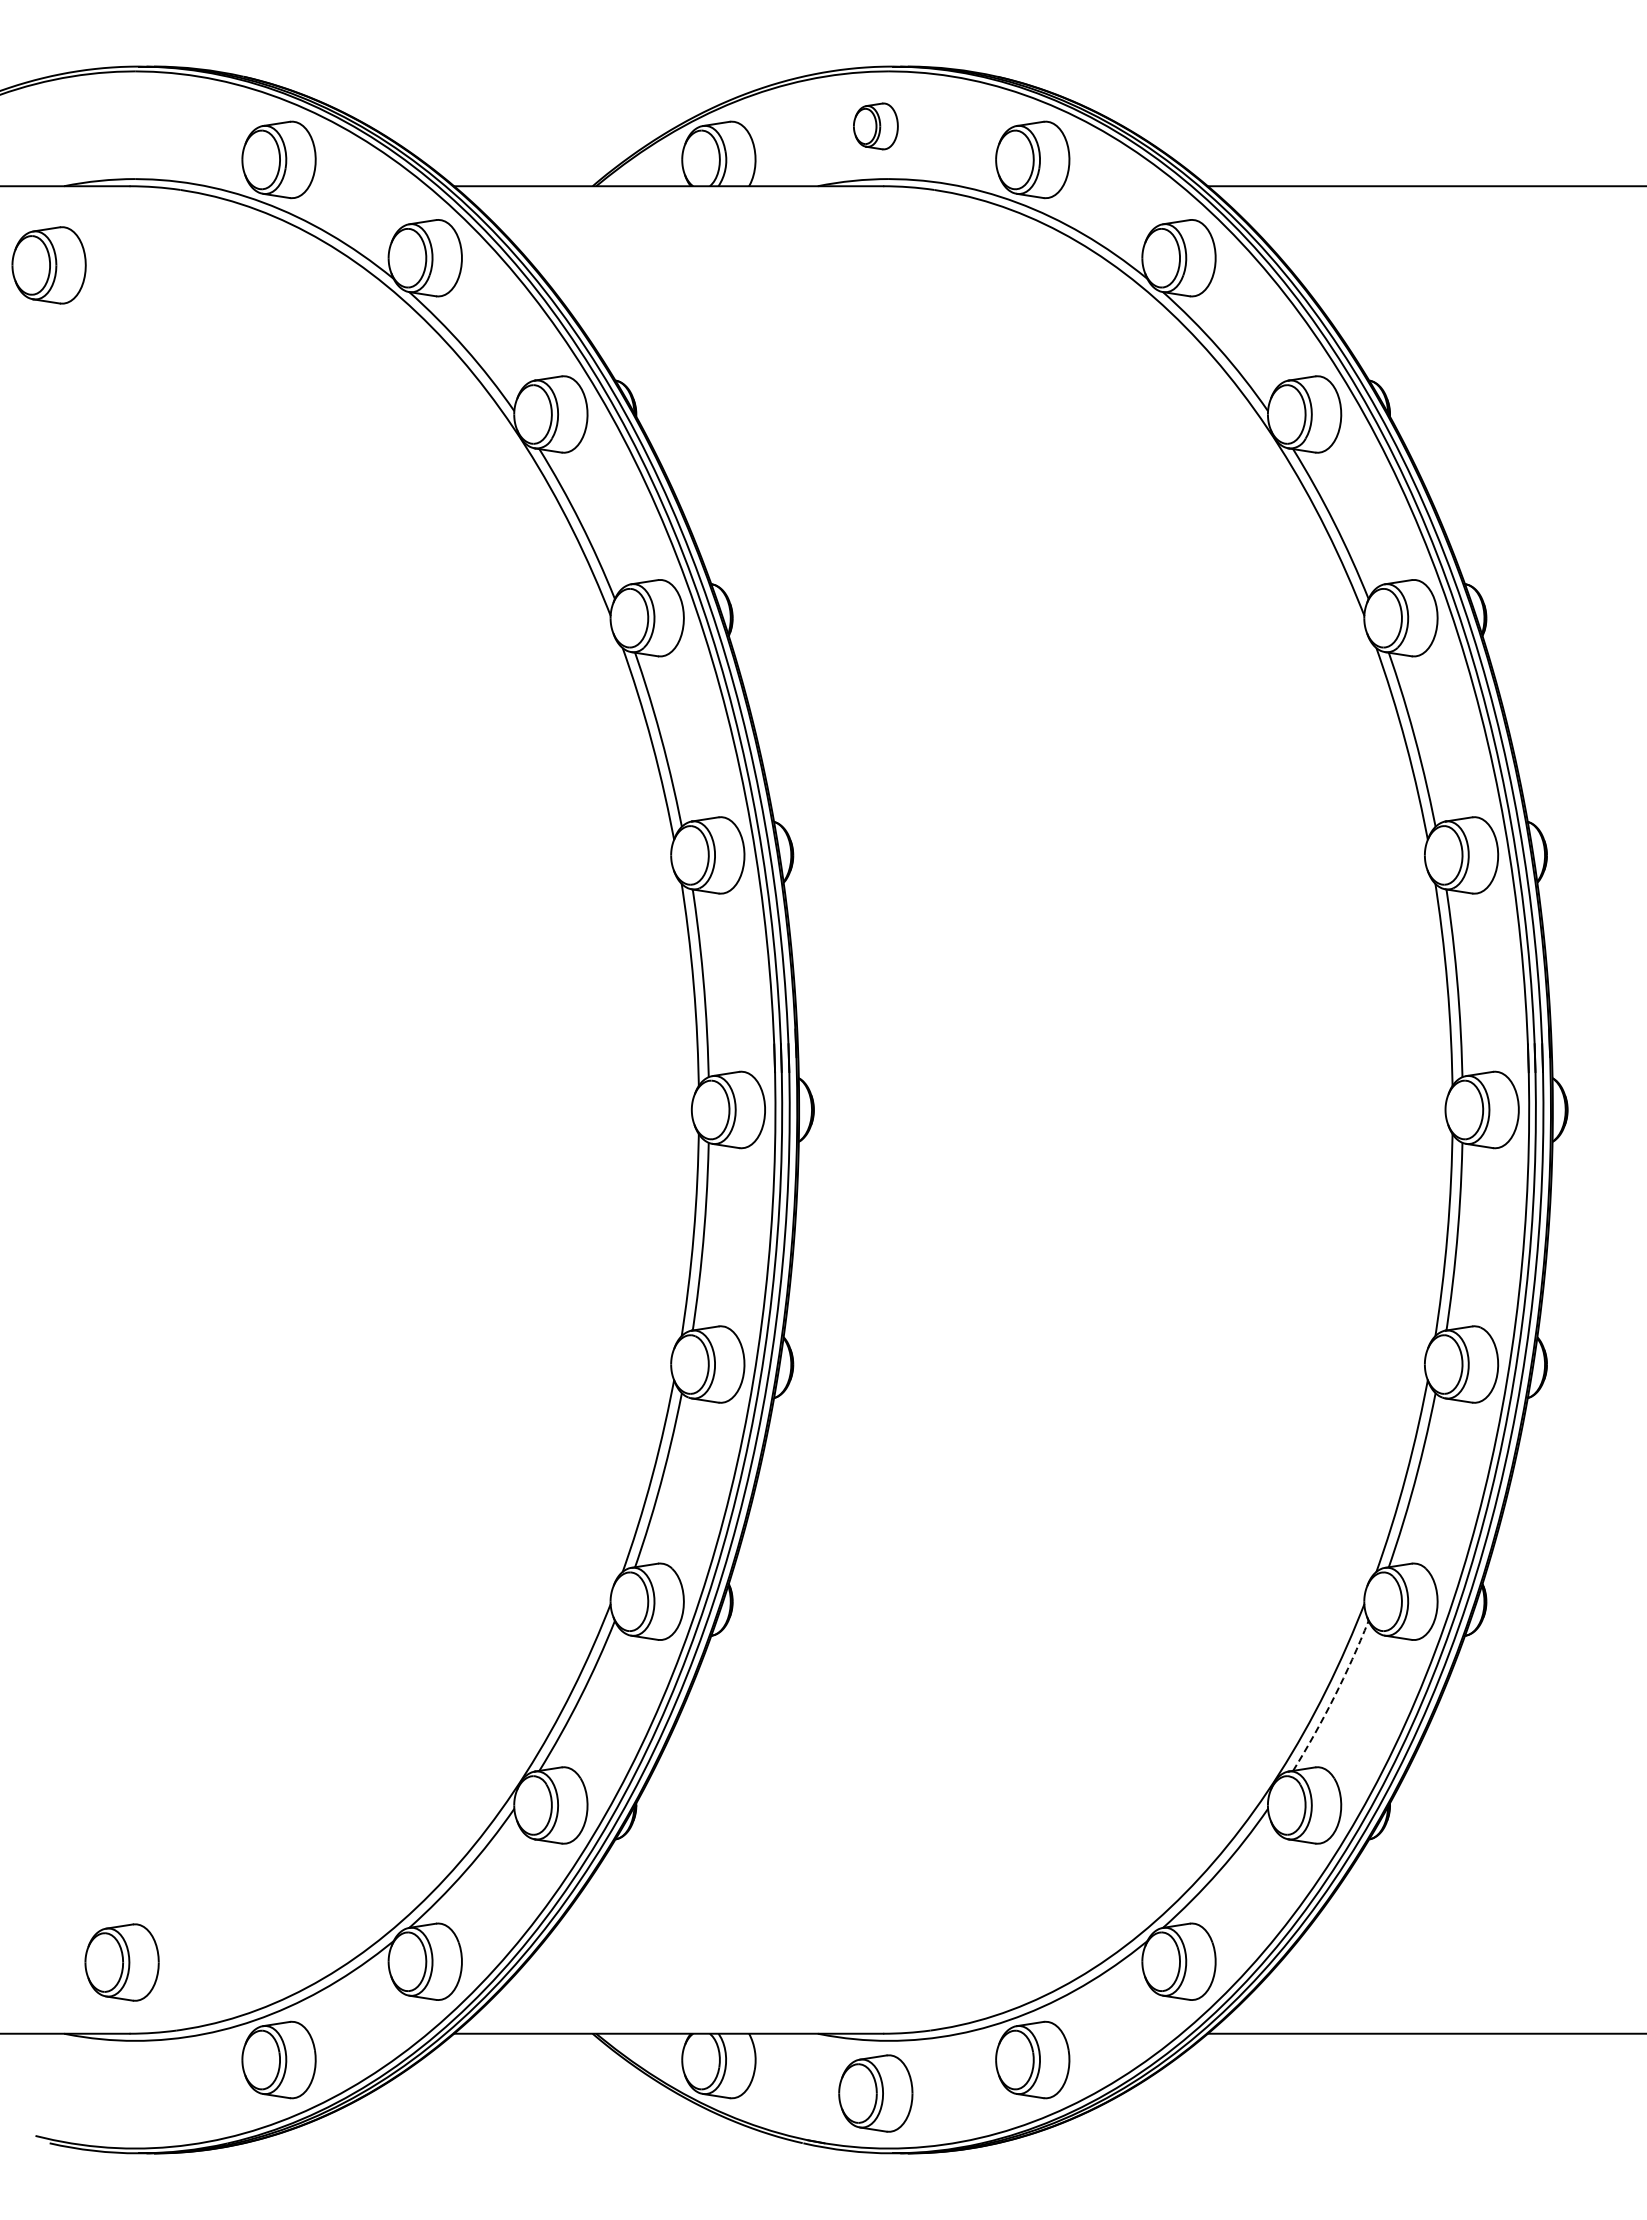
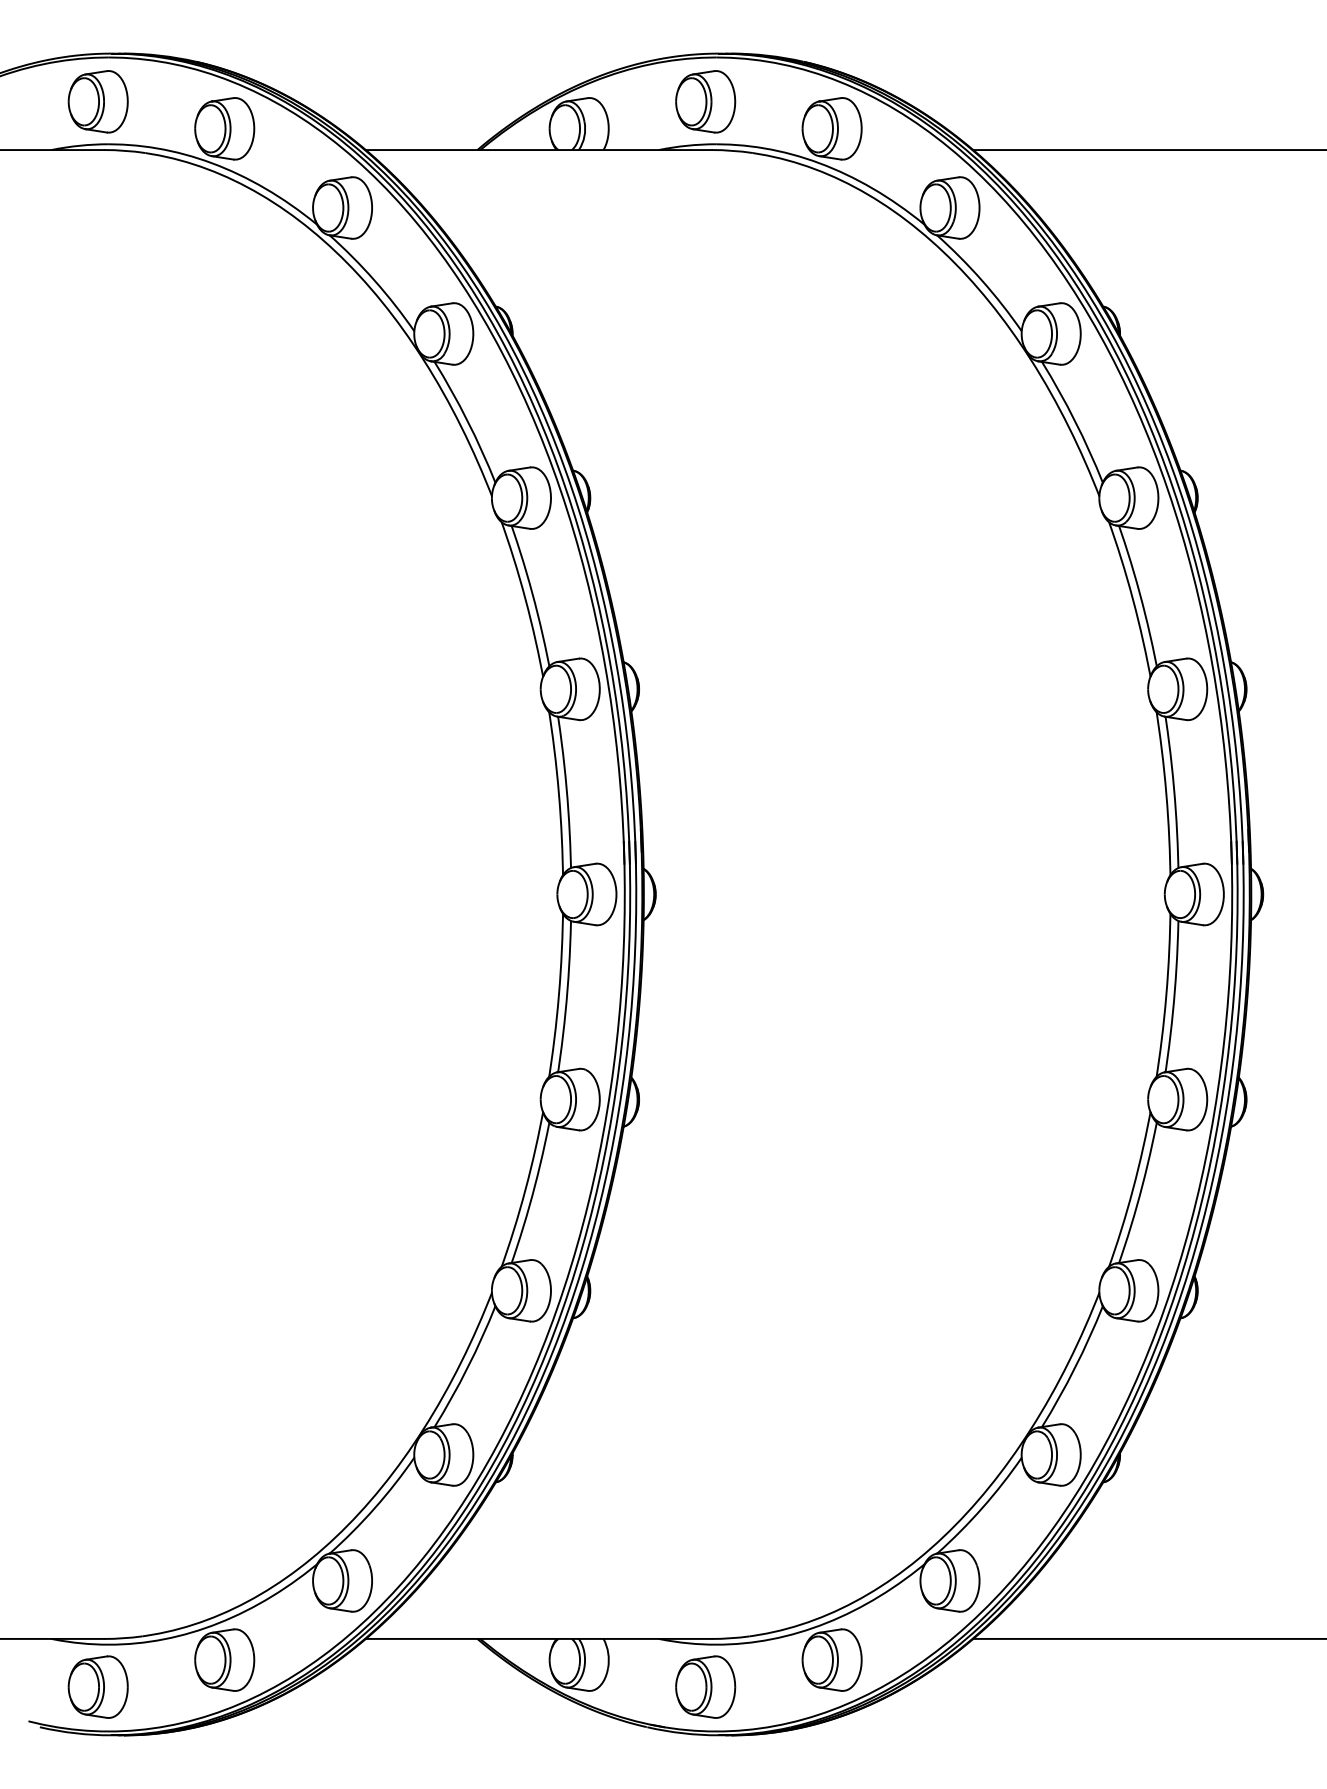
part: (875, 126) -> (705, 101), size x1.67
part: (48, 265) -> (97, 101), moved
arc: (1334, 1697) -> (1075, 1367), dashed -> solid
part: (121, 1962) -> (97, 1687), moved

